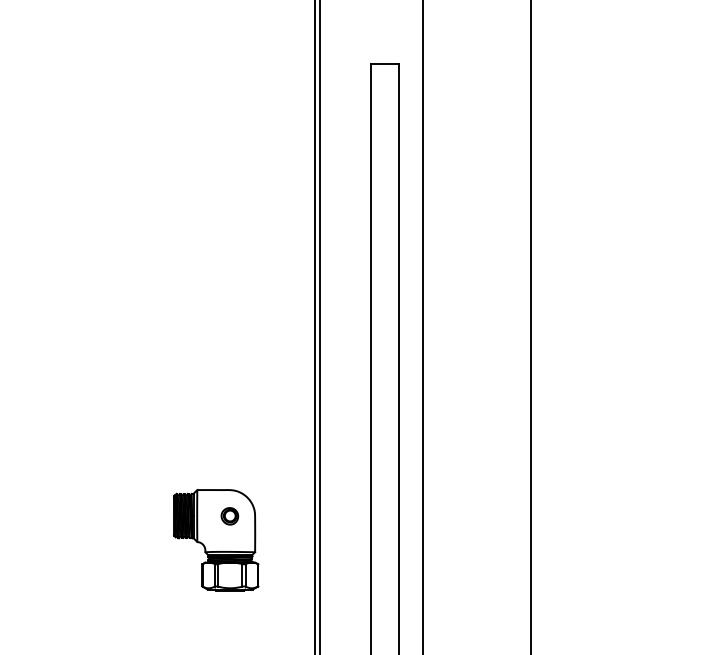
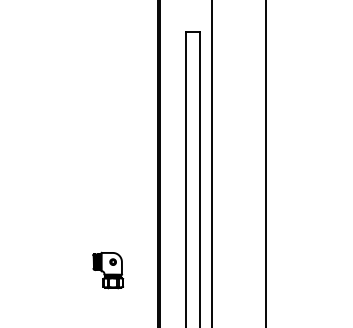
part: (216, 540) -> (108, 270), size x0.7

